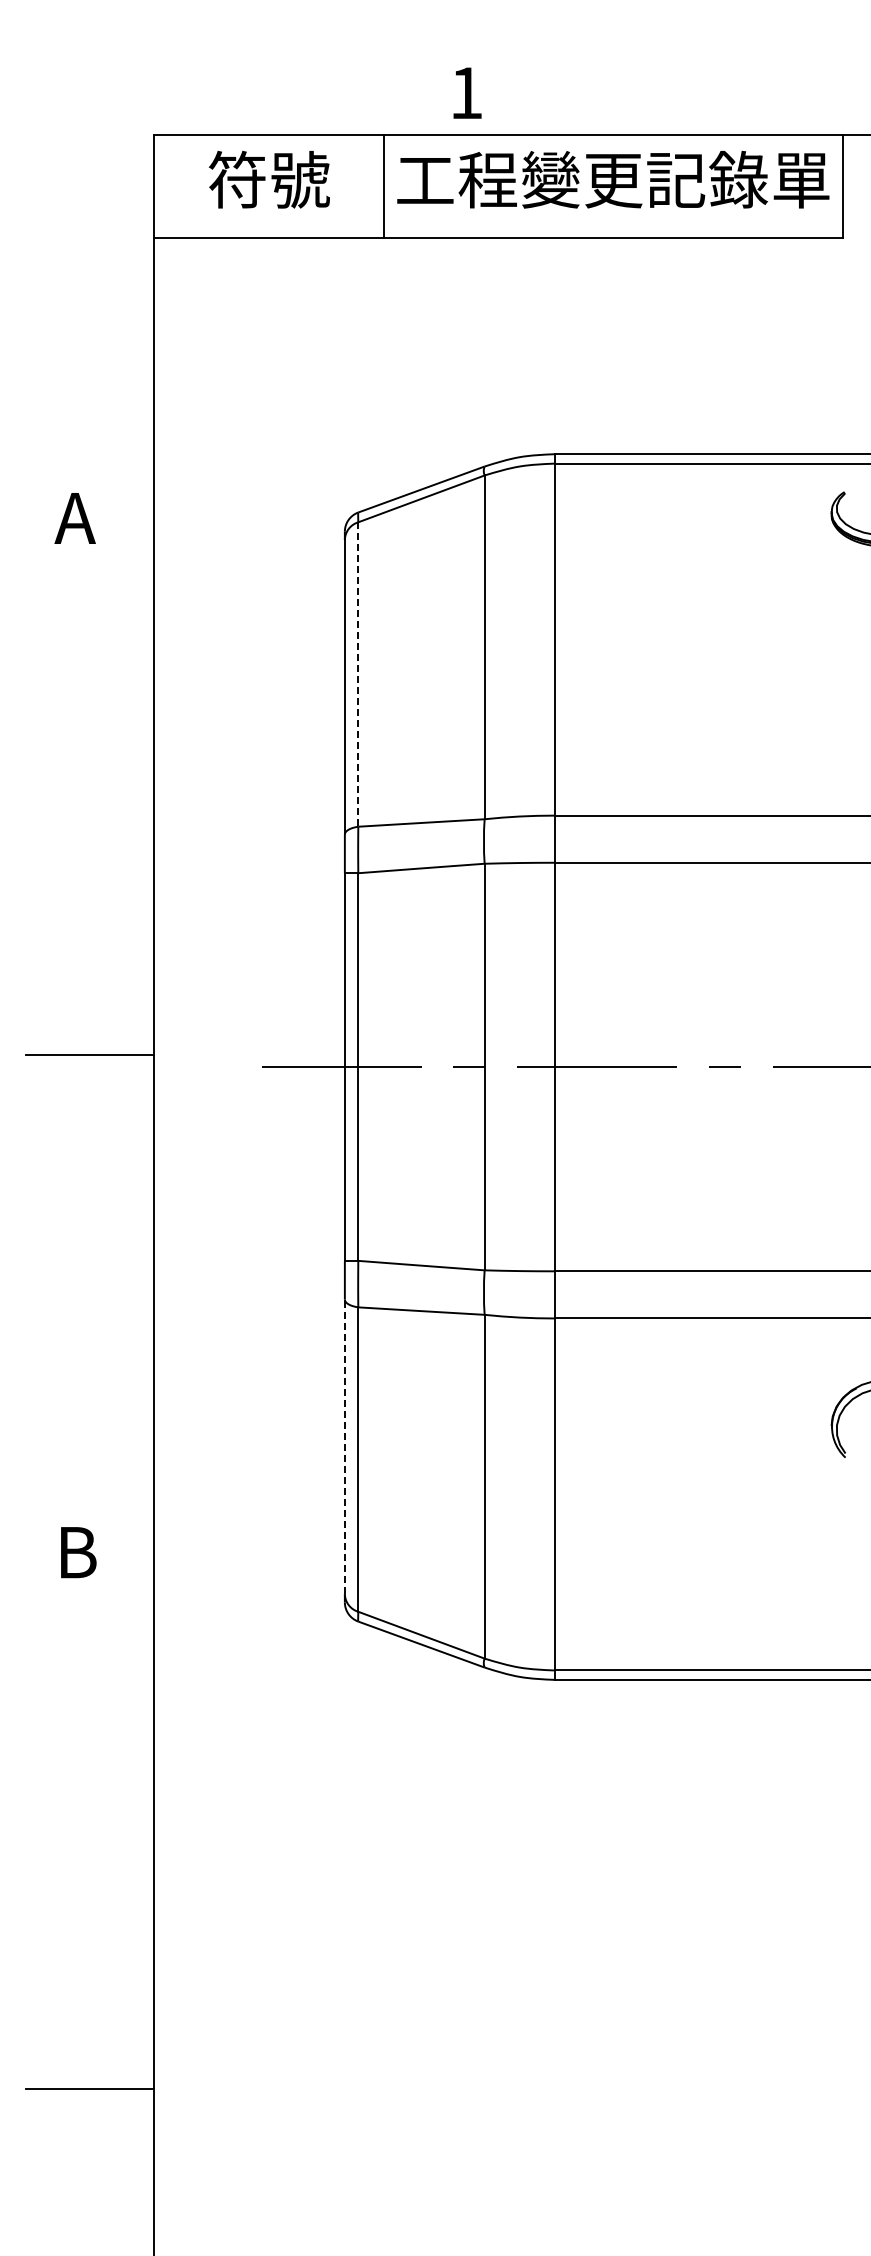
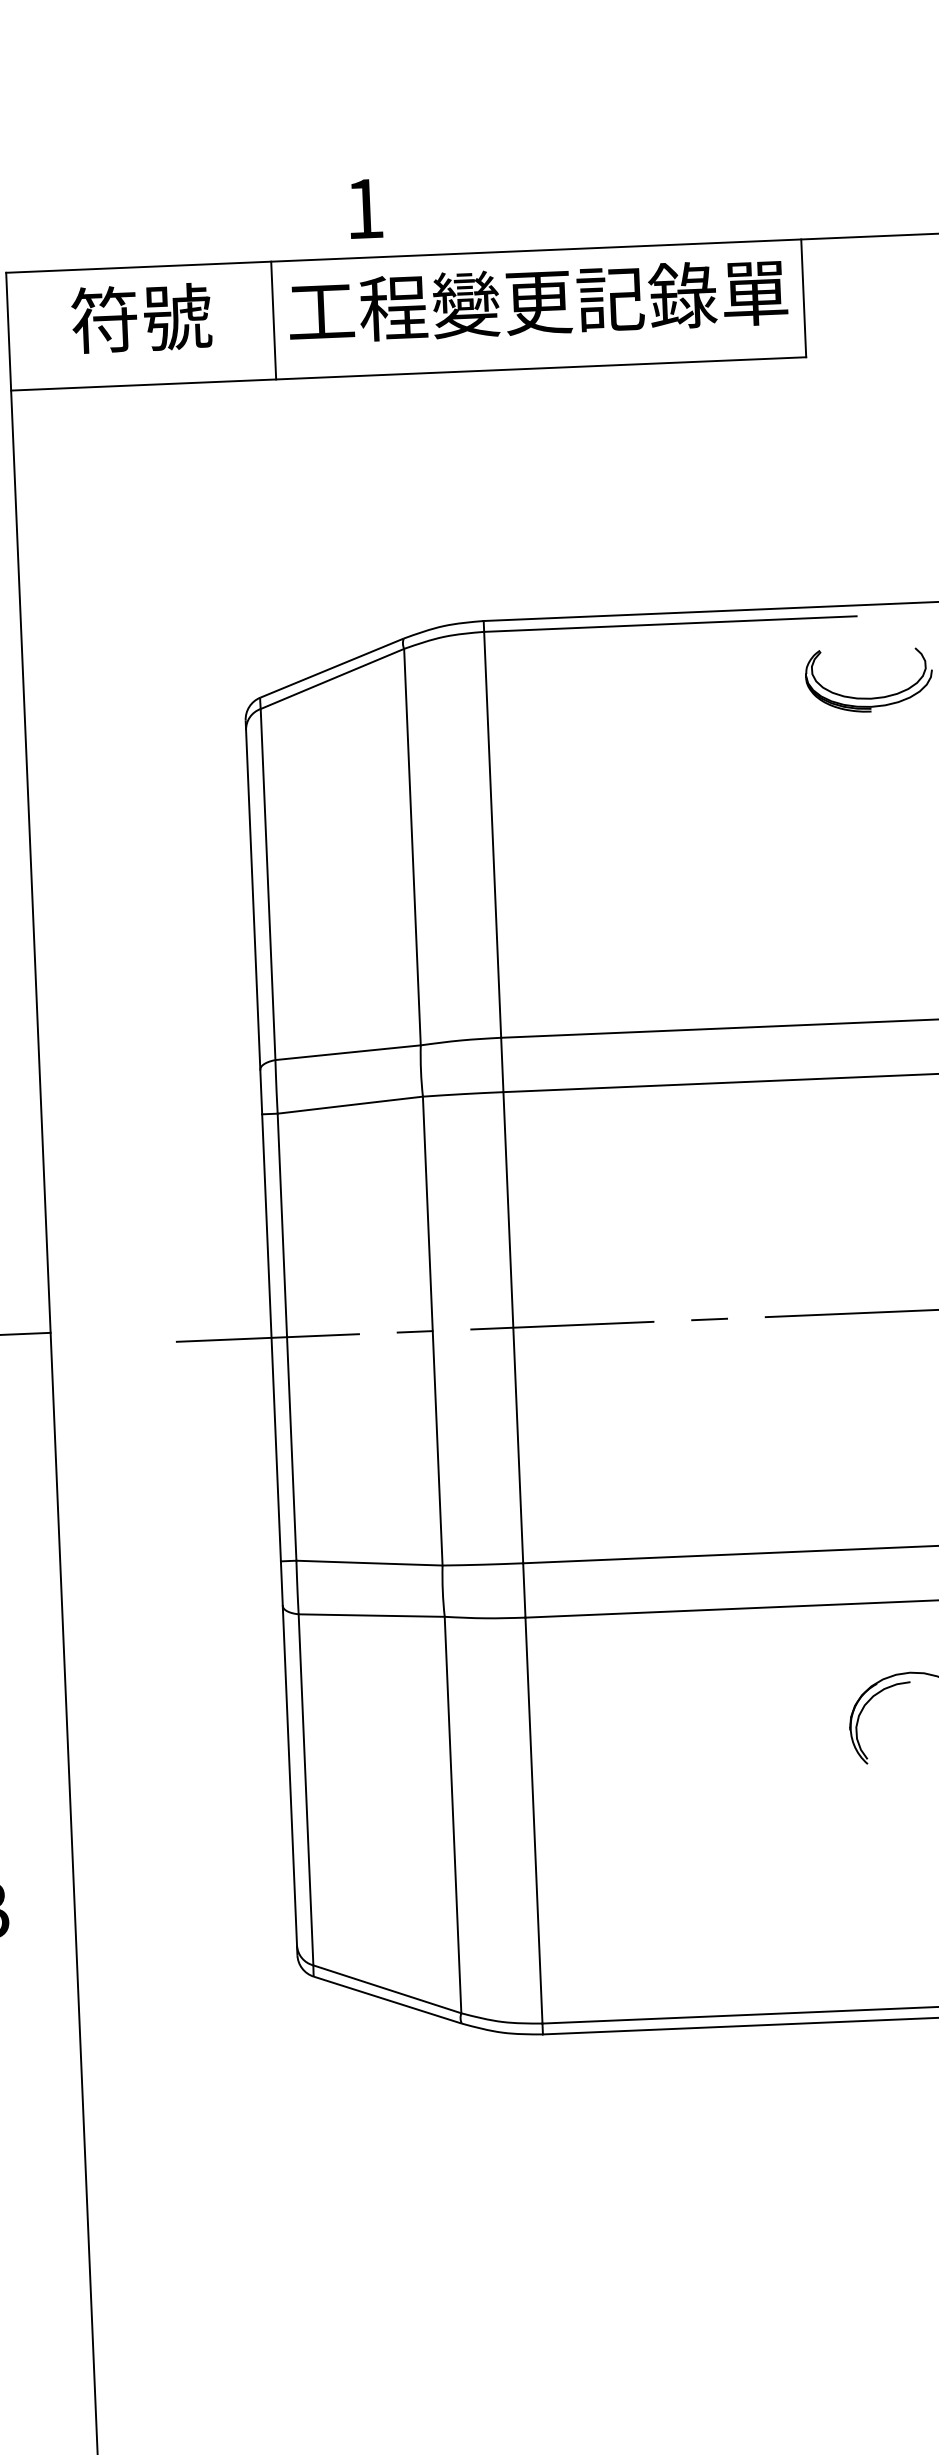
line: (358, 675) -> (268, 885), dashed -> solid
line: (344, 1446) -> (289, 1775), dashed -> solid

